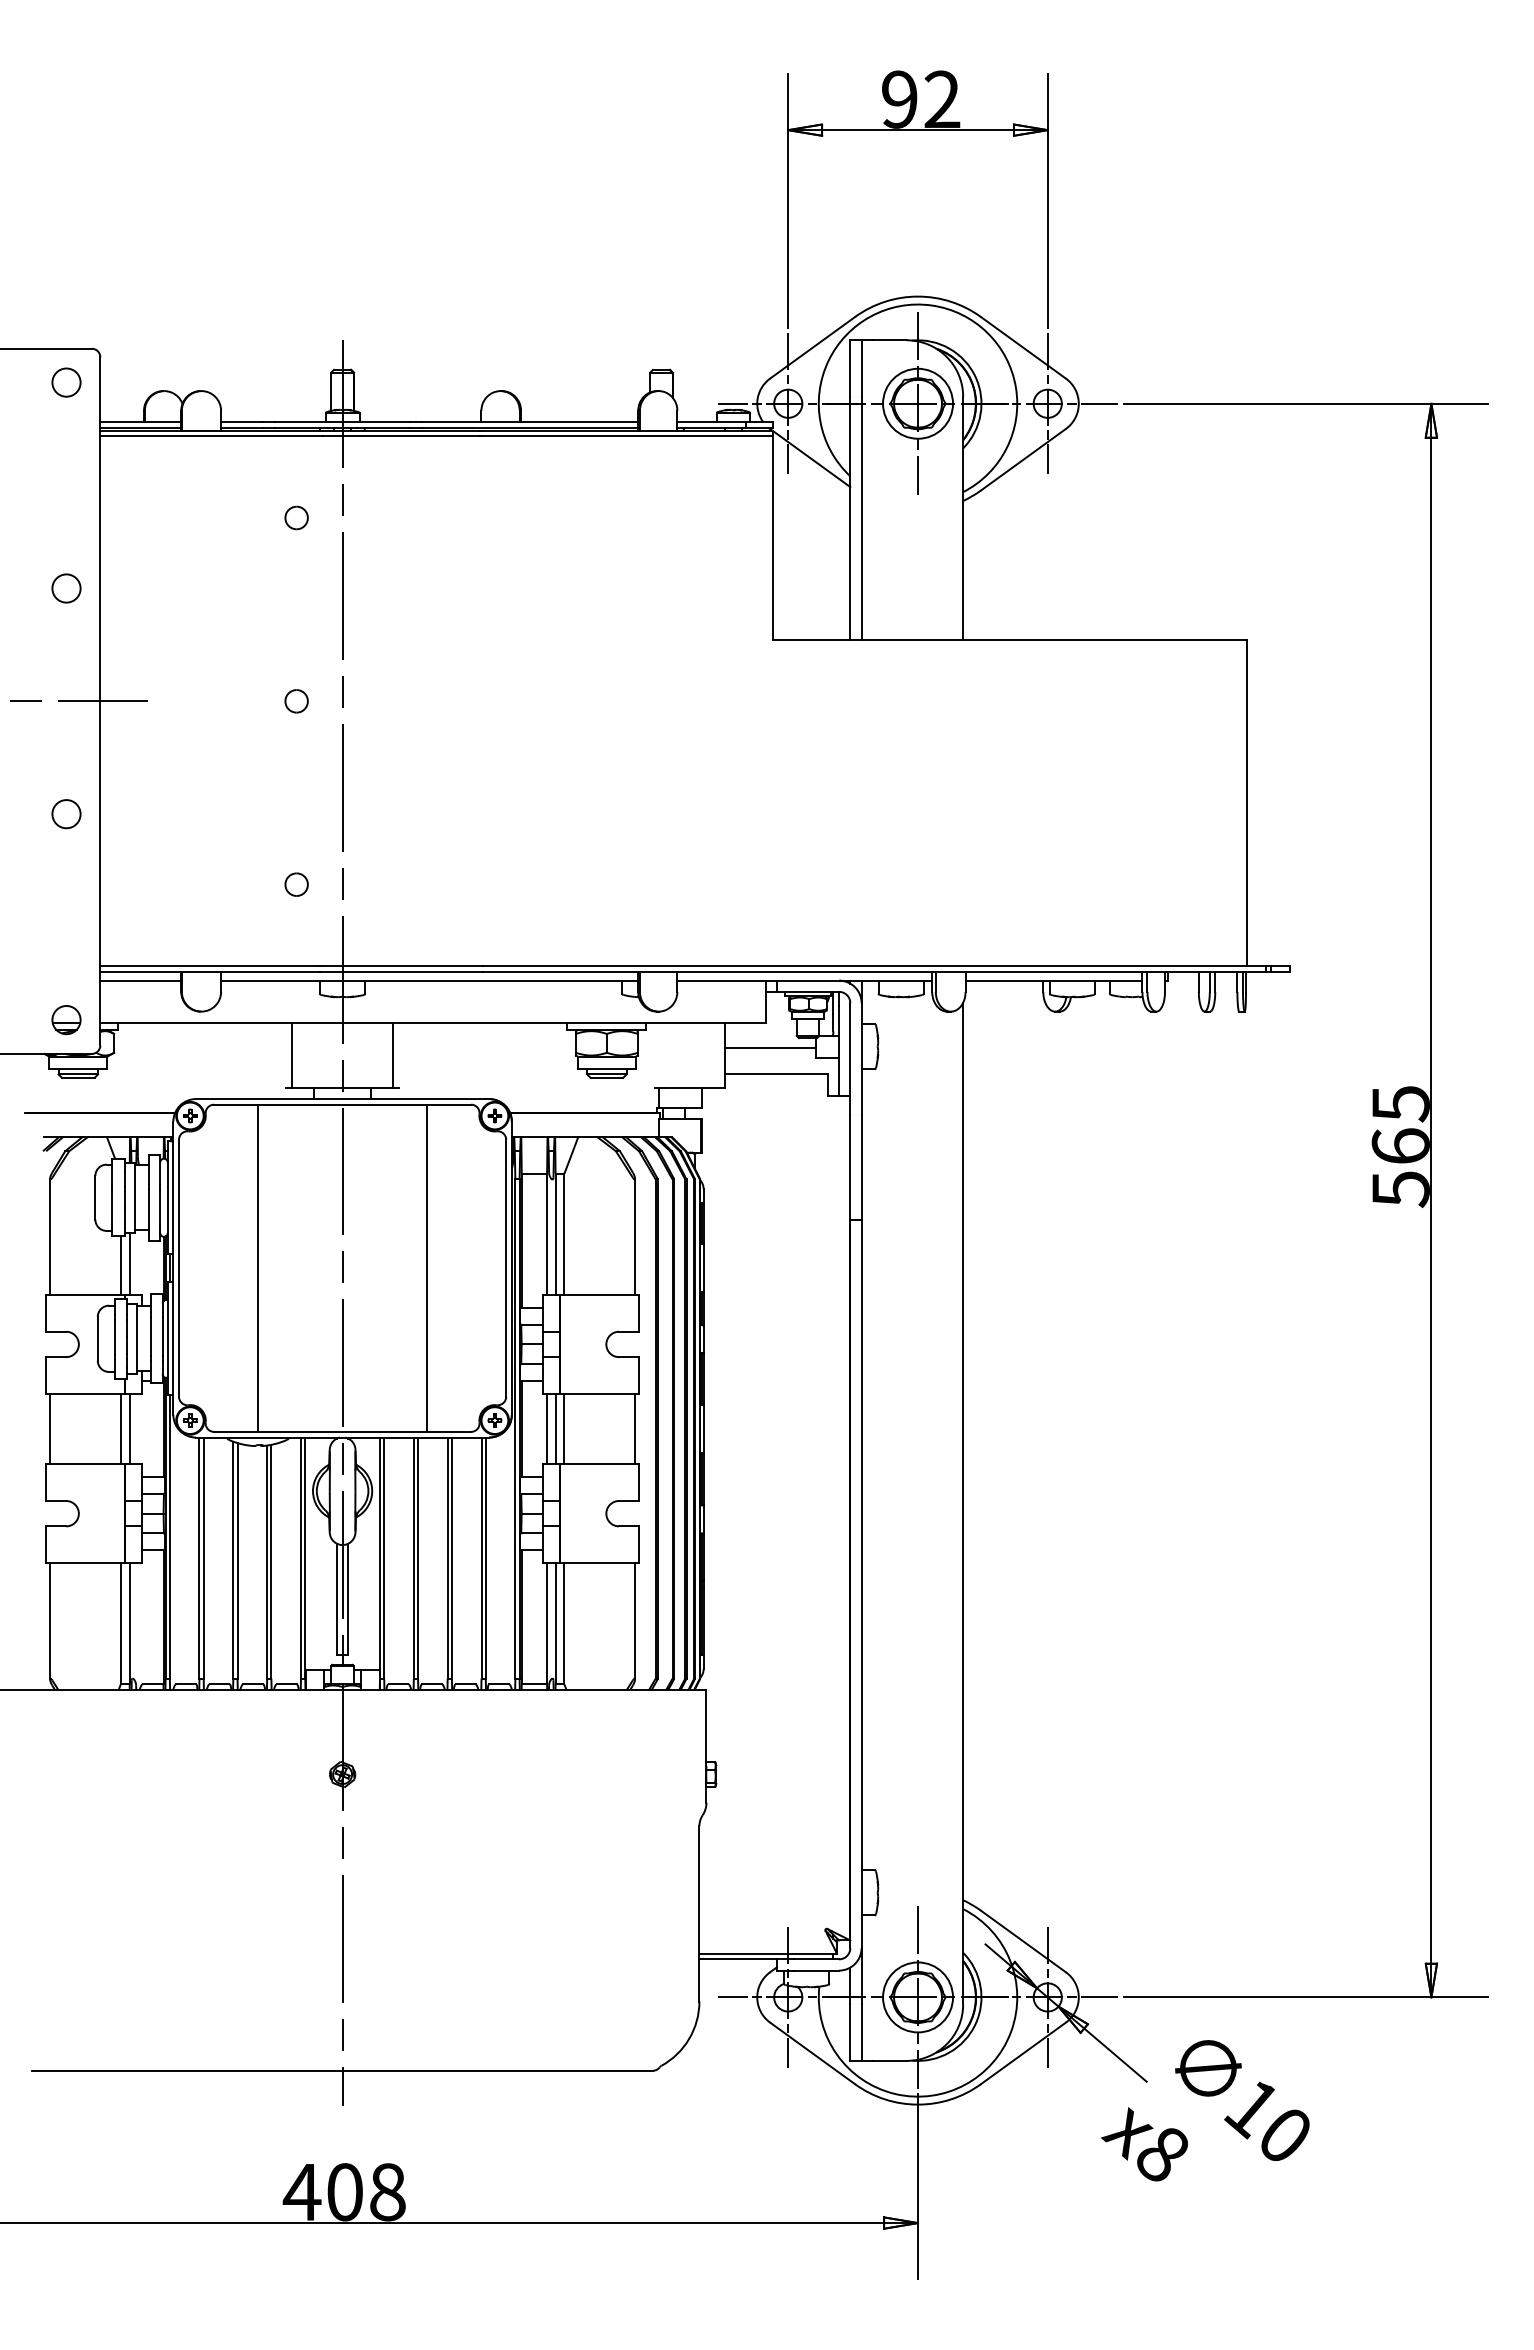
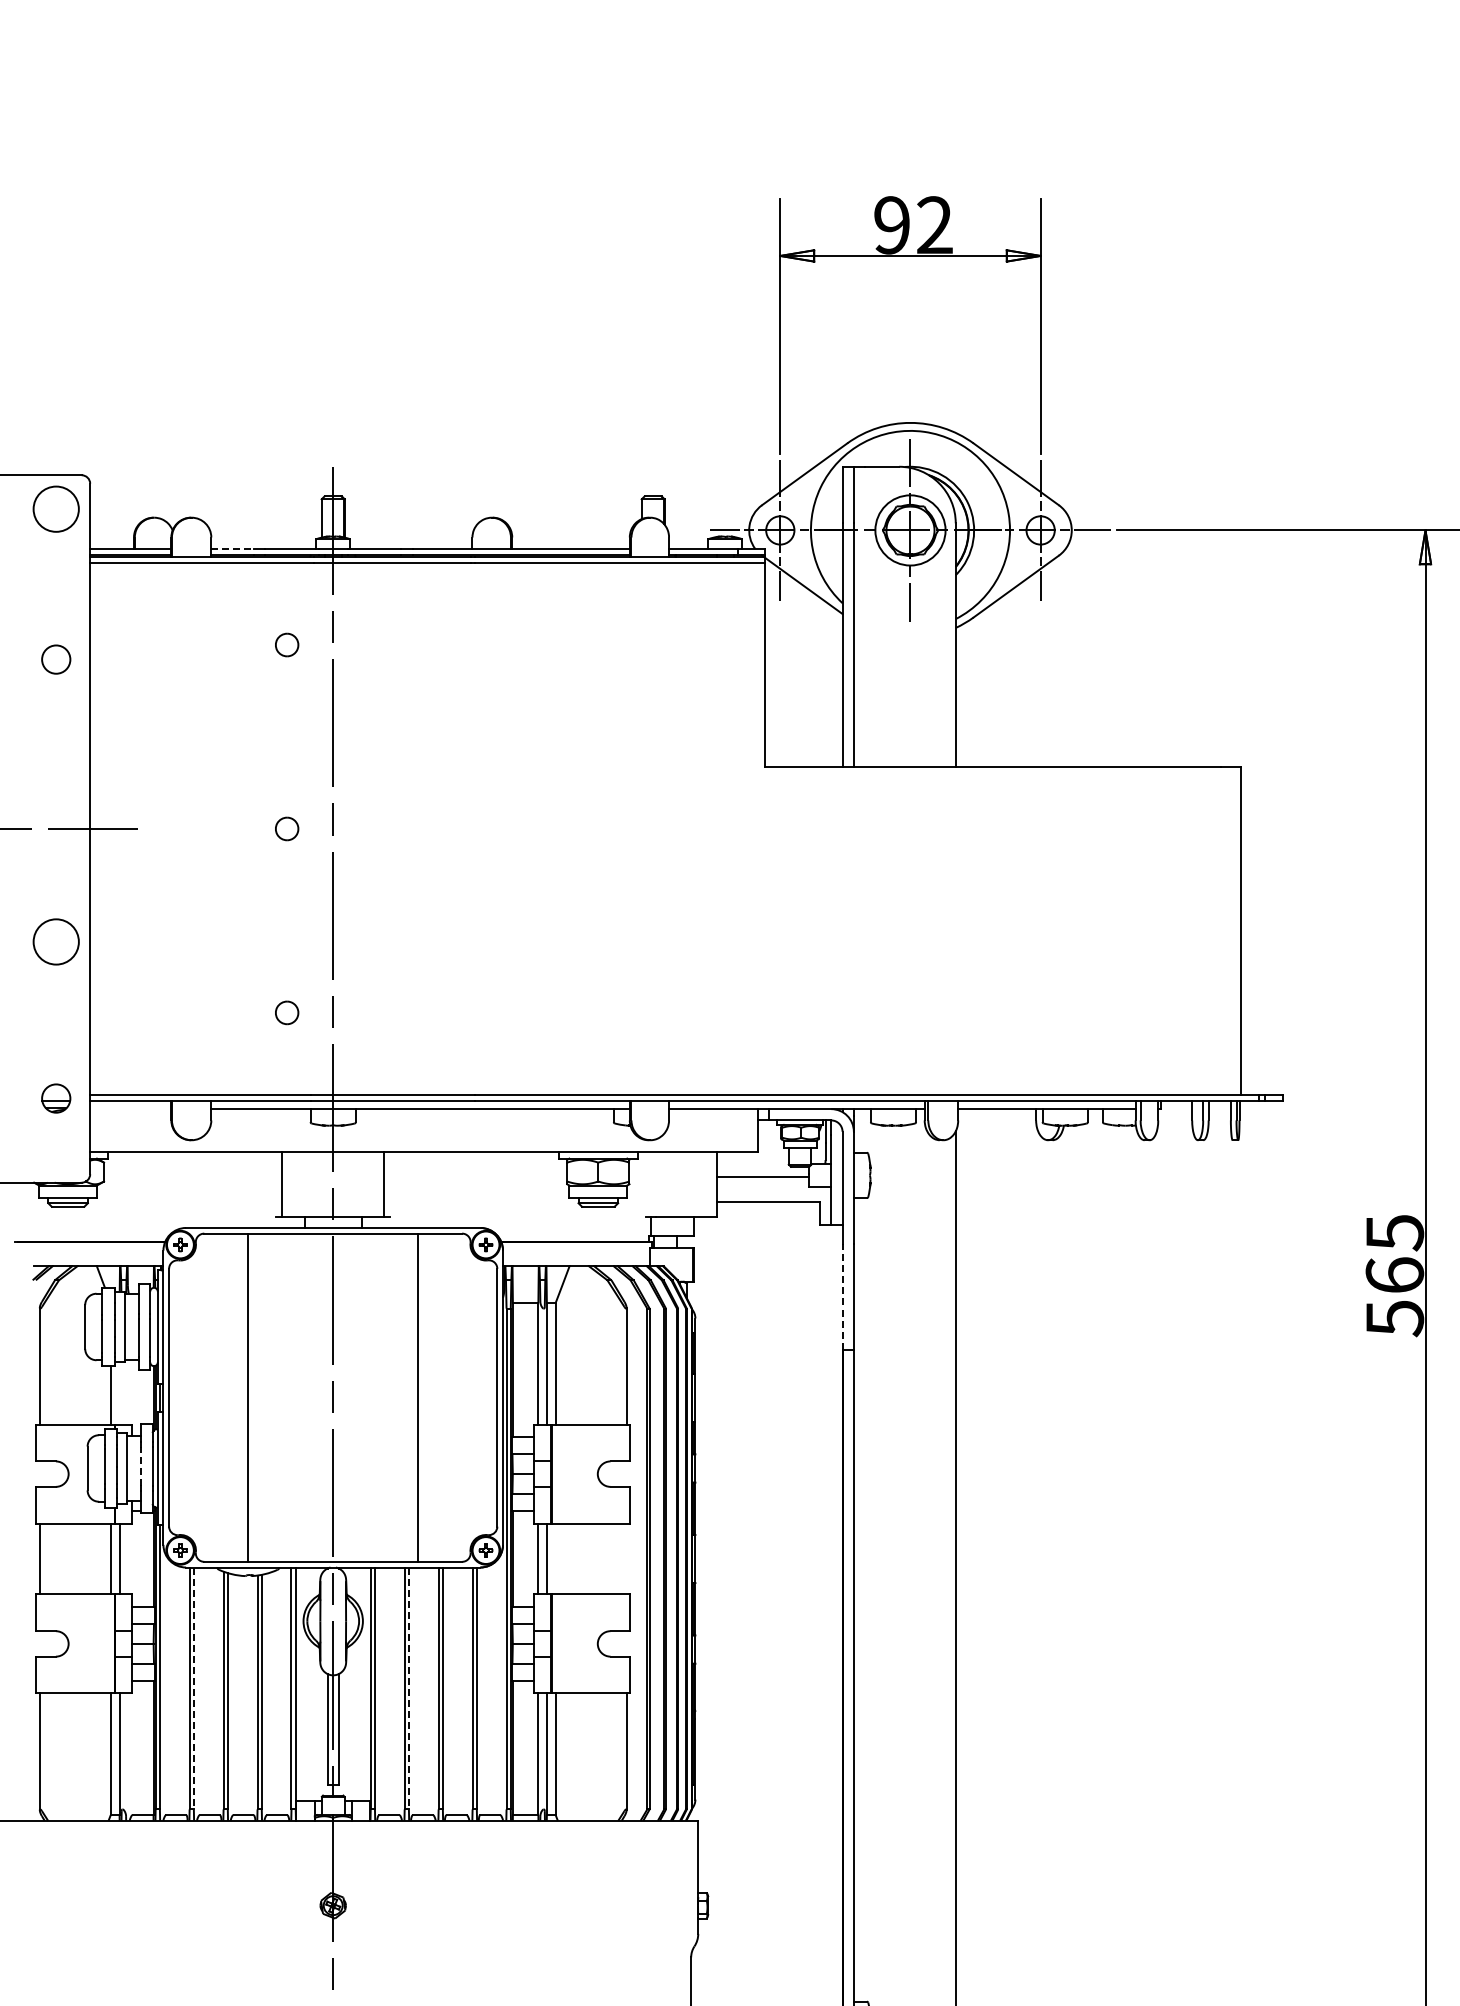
circle: (66, 382) -> (56, 509), size x1.6
line: (242, 422) -> (232, 549), solid -> dashed
circle: (66, 588) -> (56, 659), moved
circle: (66, 814) -> (56, 942), size x1.6
line: (140, 980) -> (130, 1109), removed
part: (66, 1020) -> (56, 1098), moved
line: (850, 1167) -> (842, 1296), solid -> dashed
line: (129, 1264) -> (119, 1393), removed
line: (151, 1336) -> (141, 1466), solid -> dashed
line: (564, 1428) -> (555, 1558), removed
line: (635, 1428) -> (627, 1558), removed
line: (203, 1558) -> (193, 1688), solid -> dashed
line: (418, 1558) -> (409, 1688), solid -> dashed

